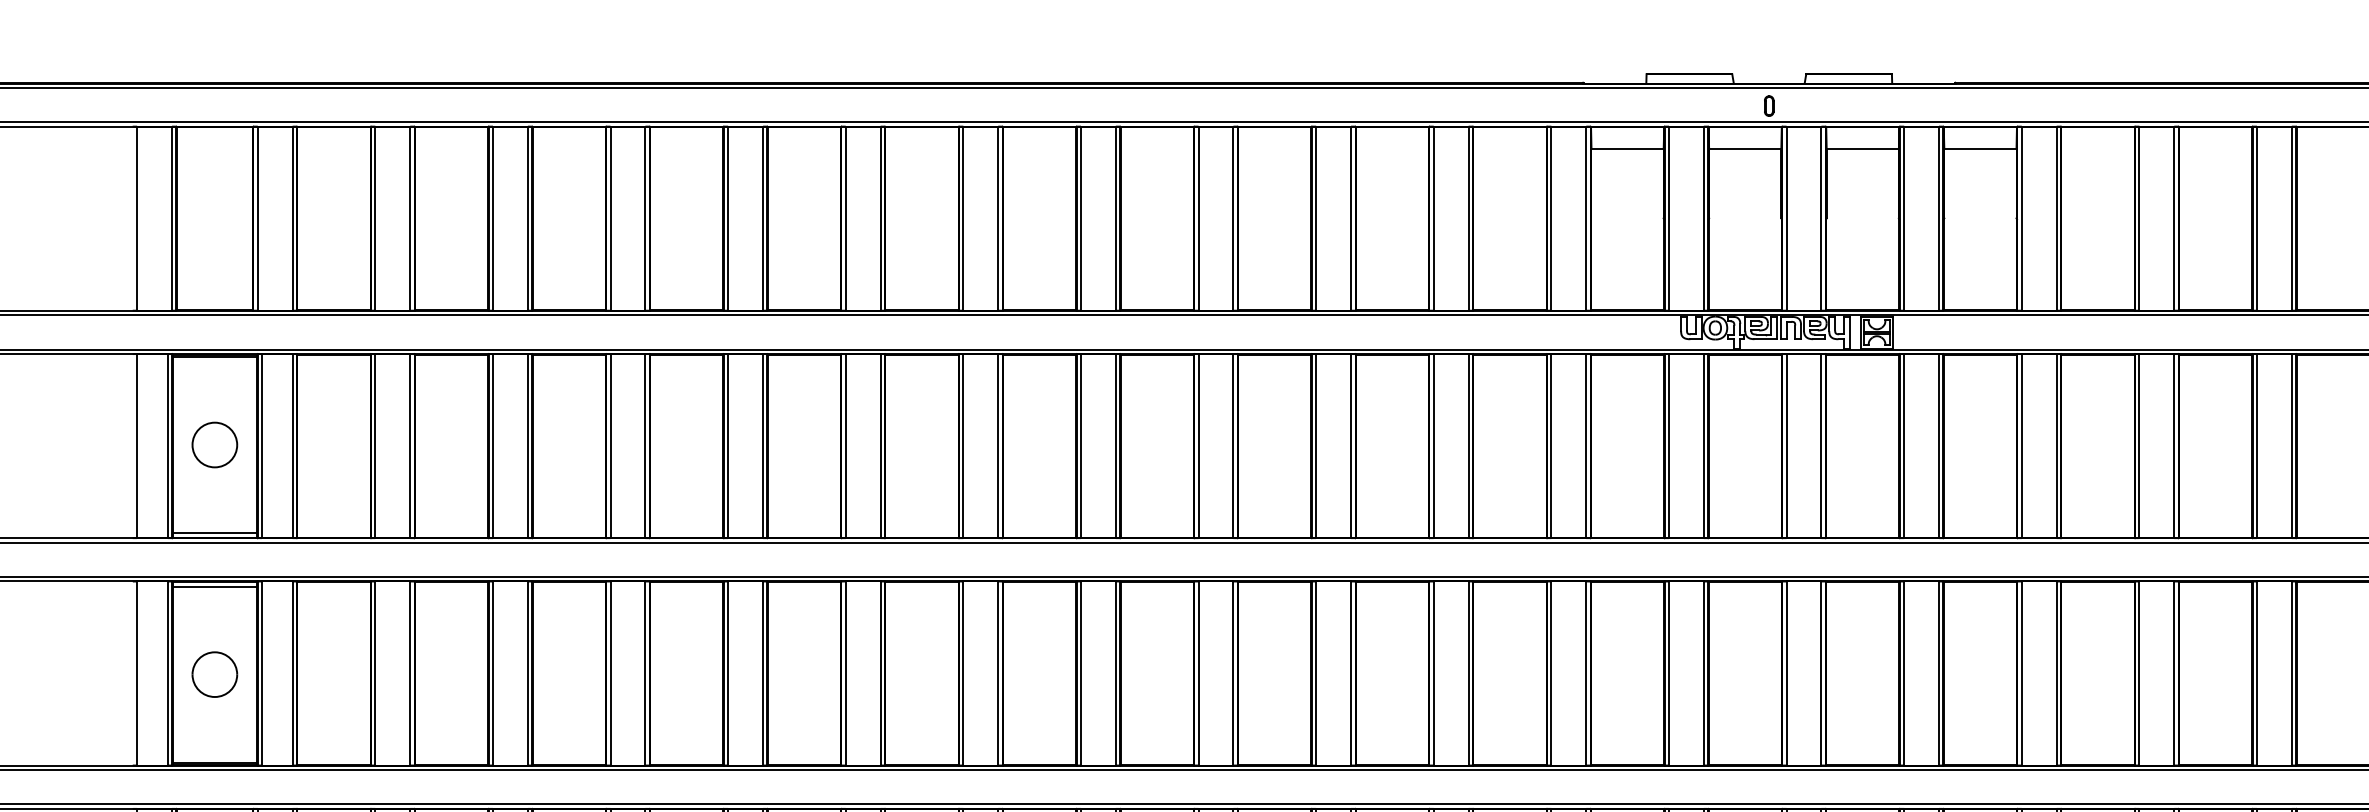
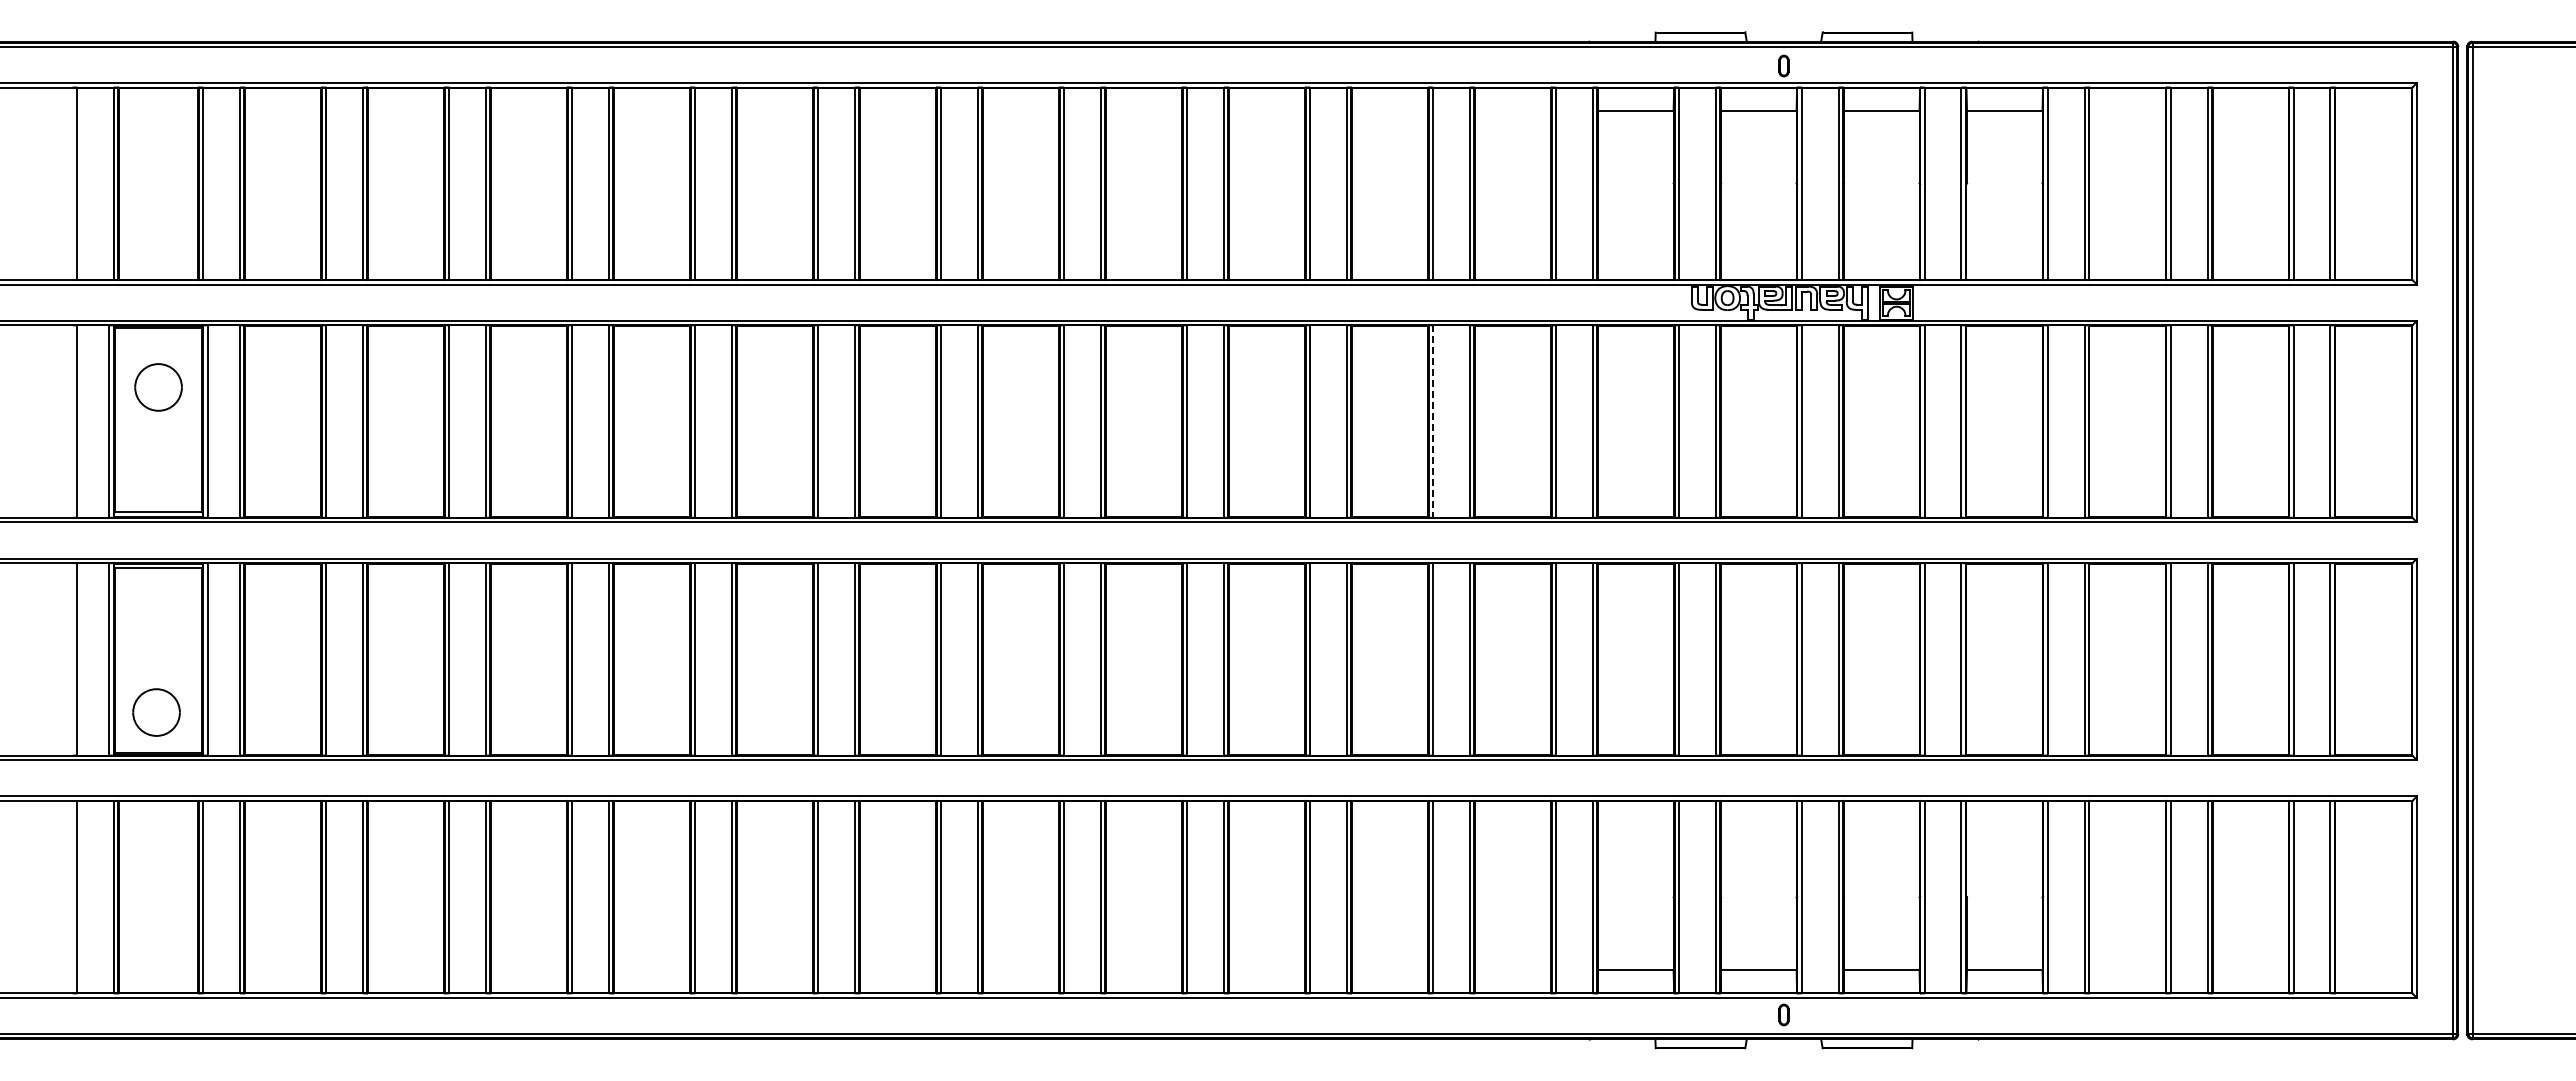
part: (214, 445) -> (158, 387), moved
line: (1434, 446) -> (1433, 422), solid -> dashed
part: (214, 674) -> (156, 712), moved

